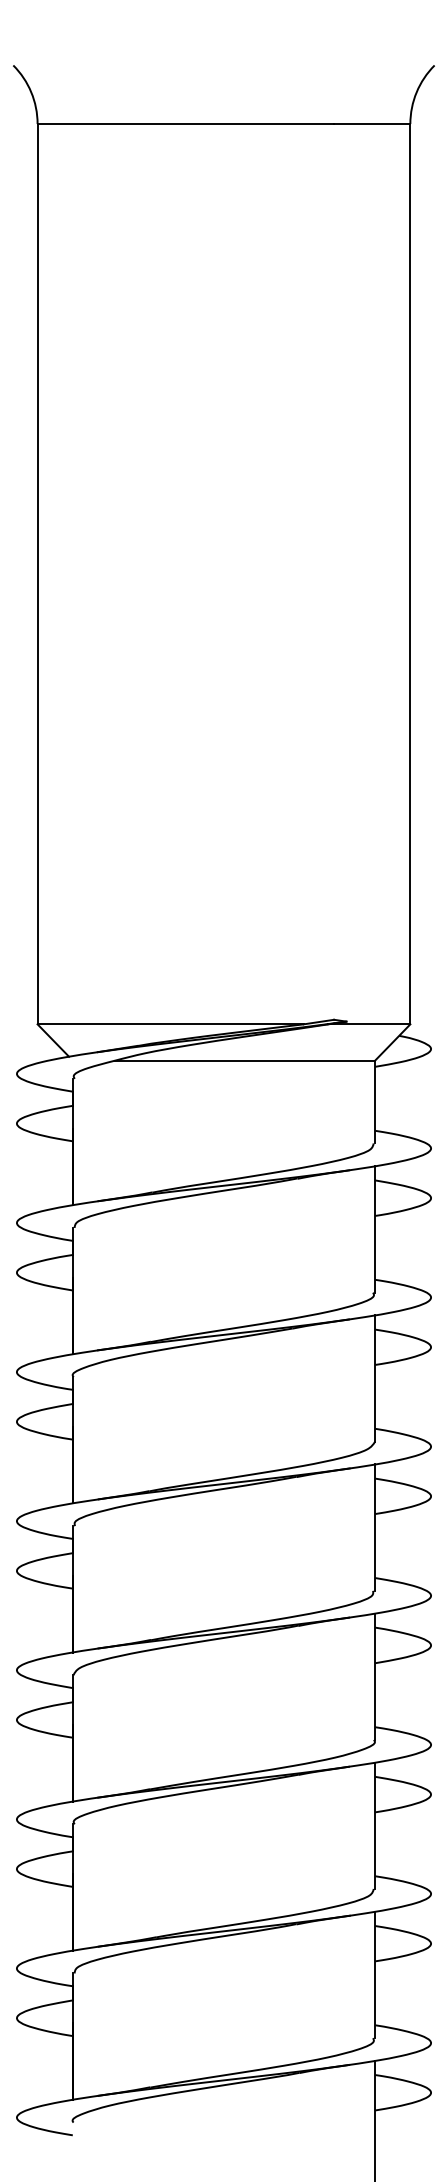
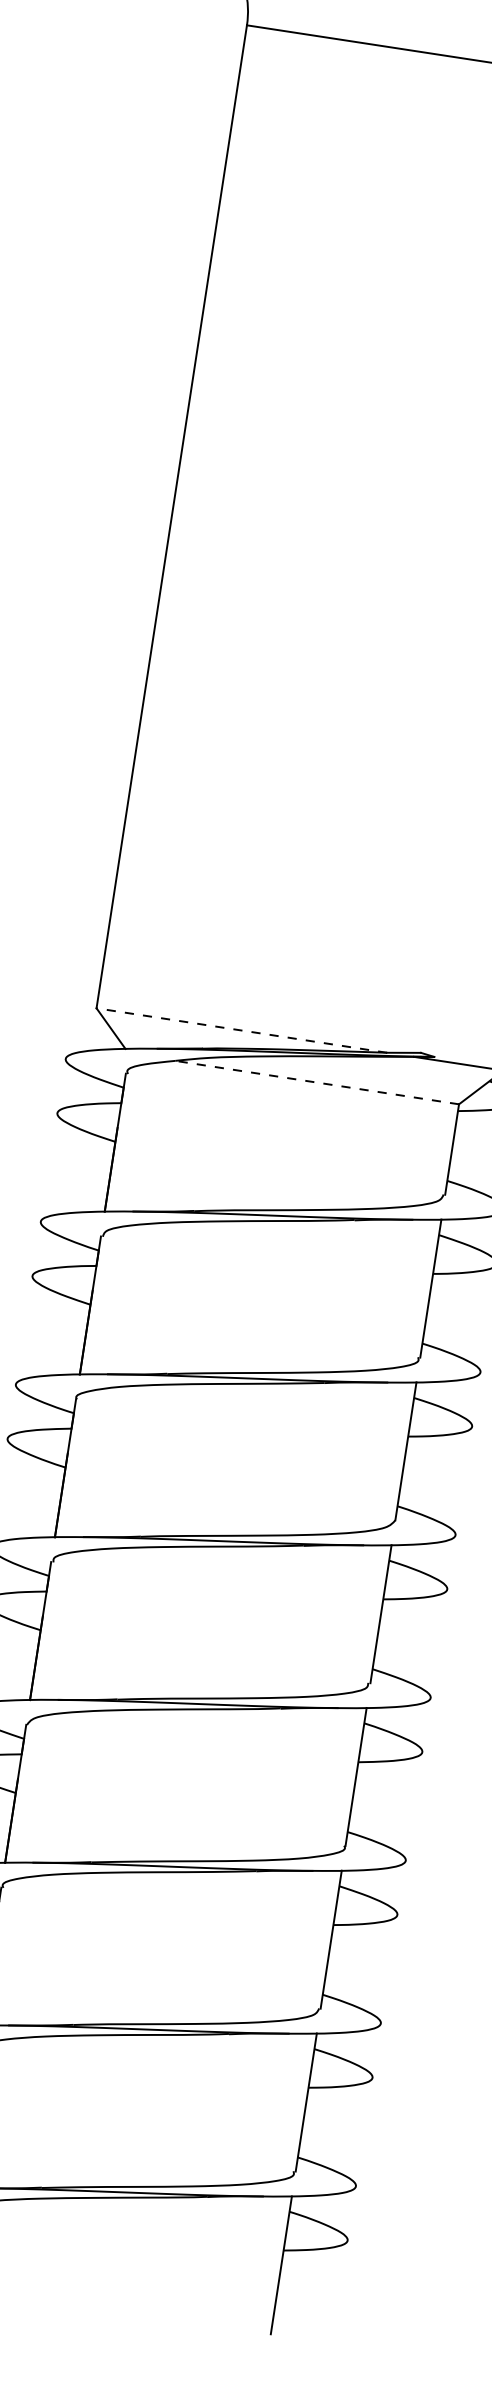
line: (170, 1024) -> (241, 1030), solid -> dashed
line: (245, 1060) -> (317, 1082), solid -> dashed

